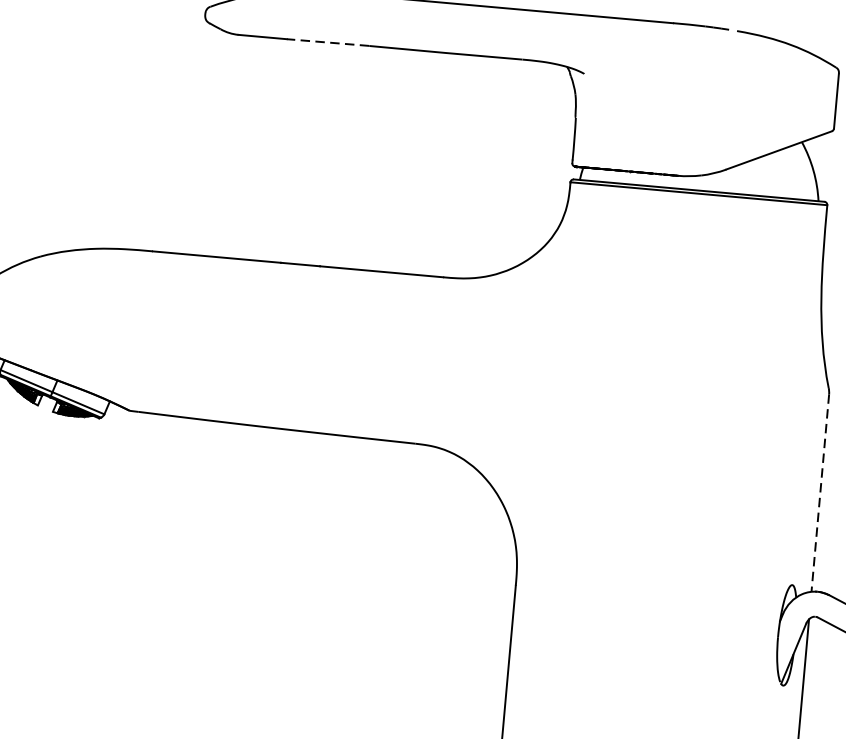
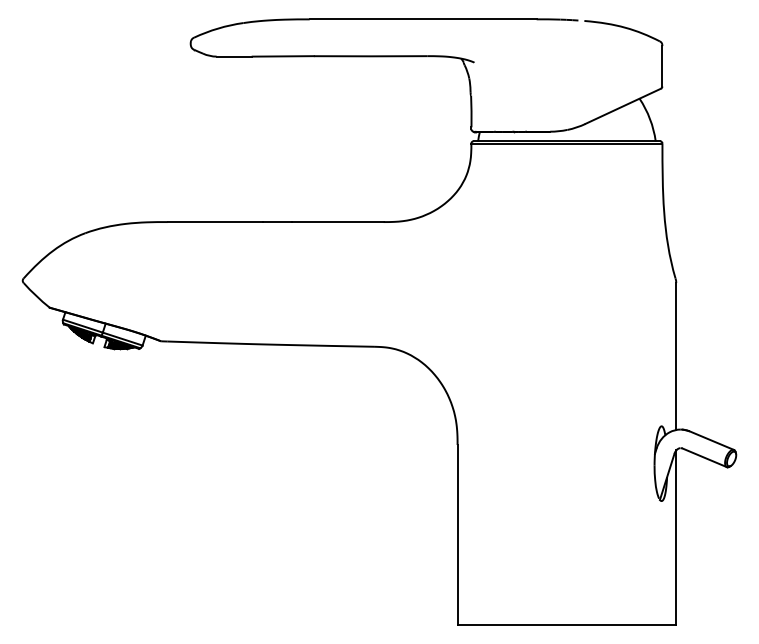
line: (328, 42) -> (283, 56), dashed -> solid
line: (820, 494) -> (676, 357), dashed -> solid

